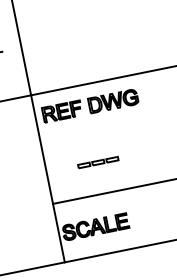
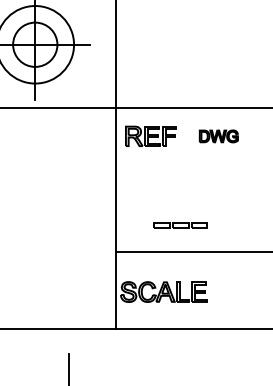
part: (113, 101) -> (218, 136), size x0.6
part: (98, 162) -> (180, 225), moved

